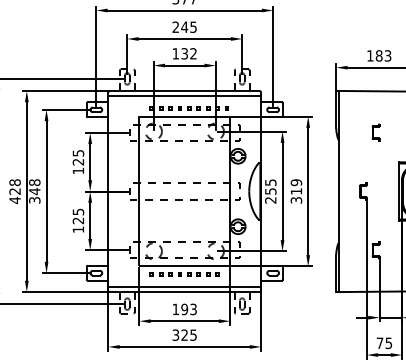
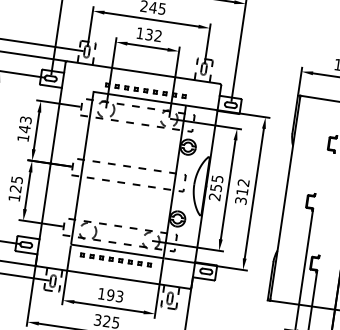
line: (184, 96) -> (142, 78), removed
text: (78, 157) -> (25, 124), 125 -> 143
text: (296, 182) -> (243, 182), 319 -> 312
line: (184, 286) -> (113, 271), removed

